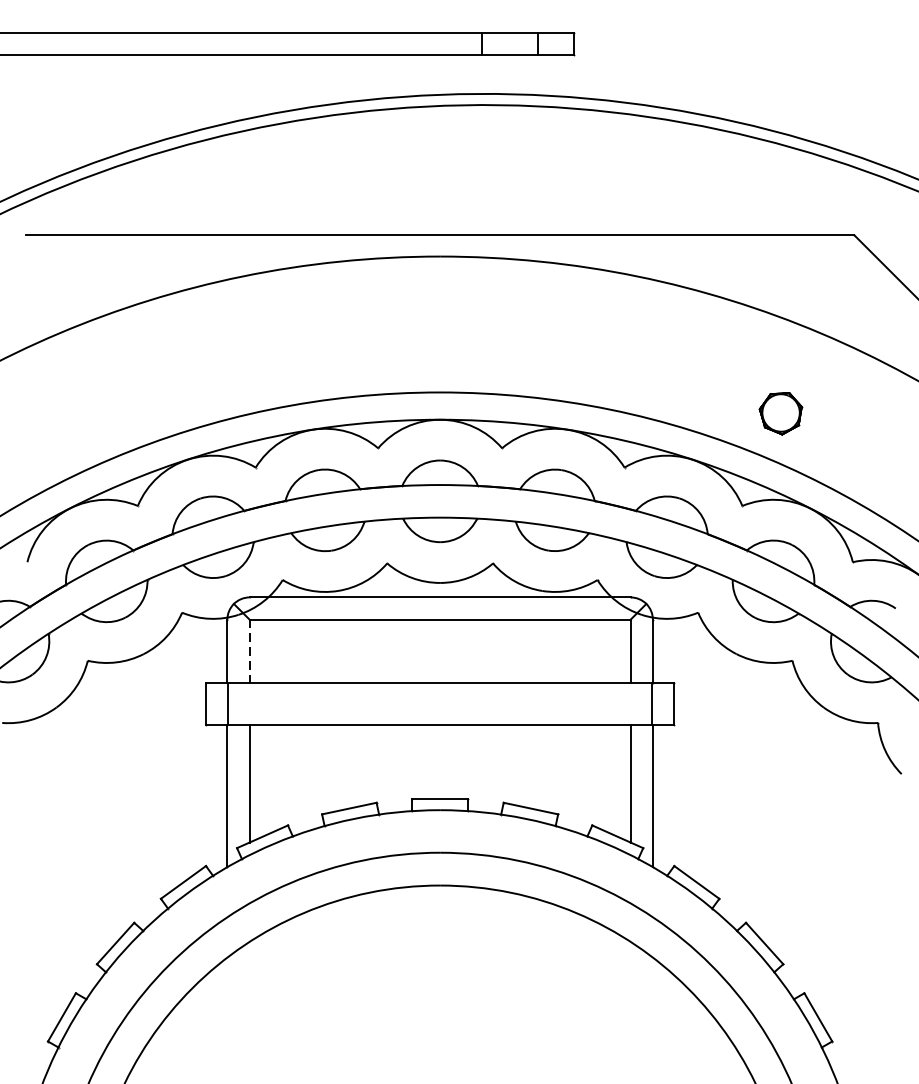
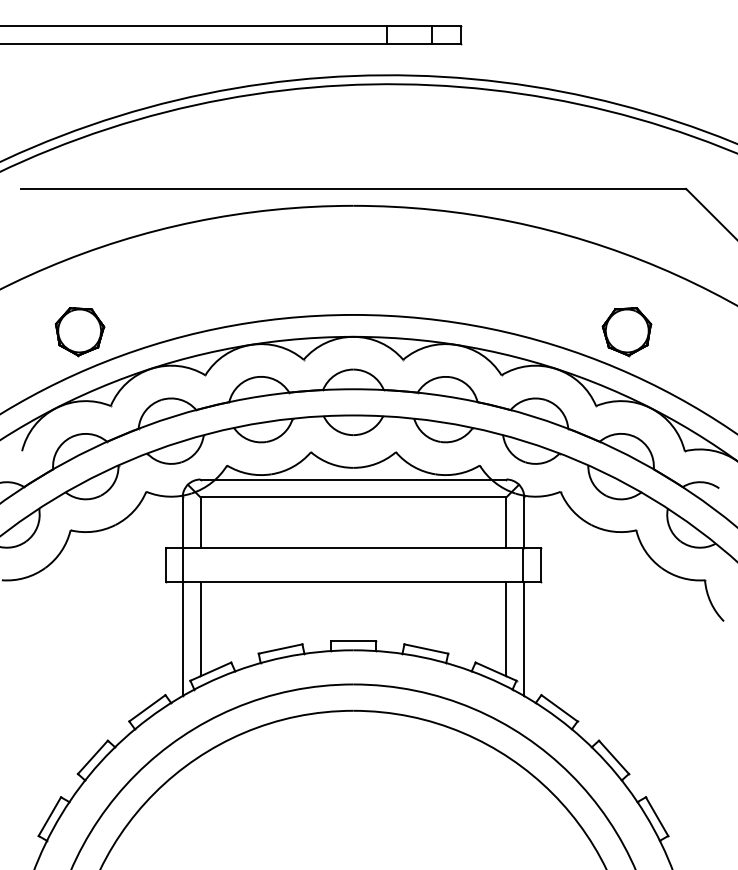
part: (100, 414) -> (80, 332), added
part: (780, 414) -> (626, 332), size x1.43
line: (249, 652) -> (200, 523), dashed -> solid

